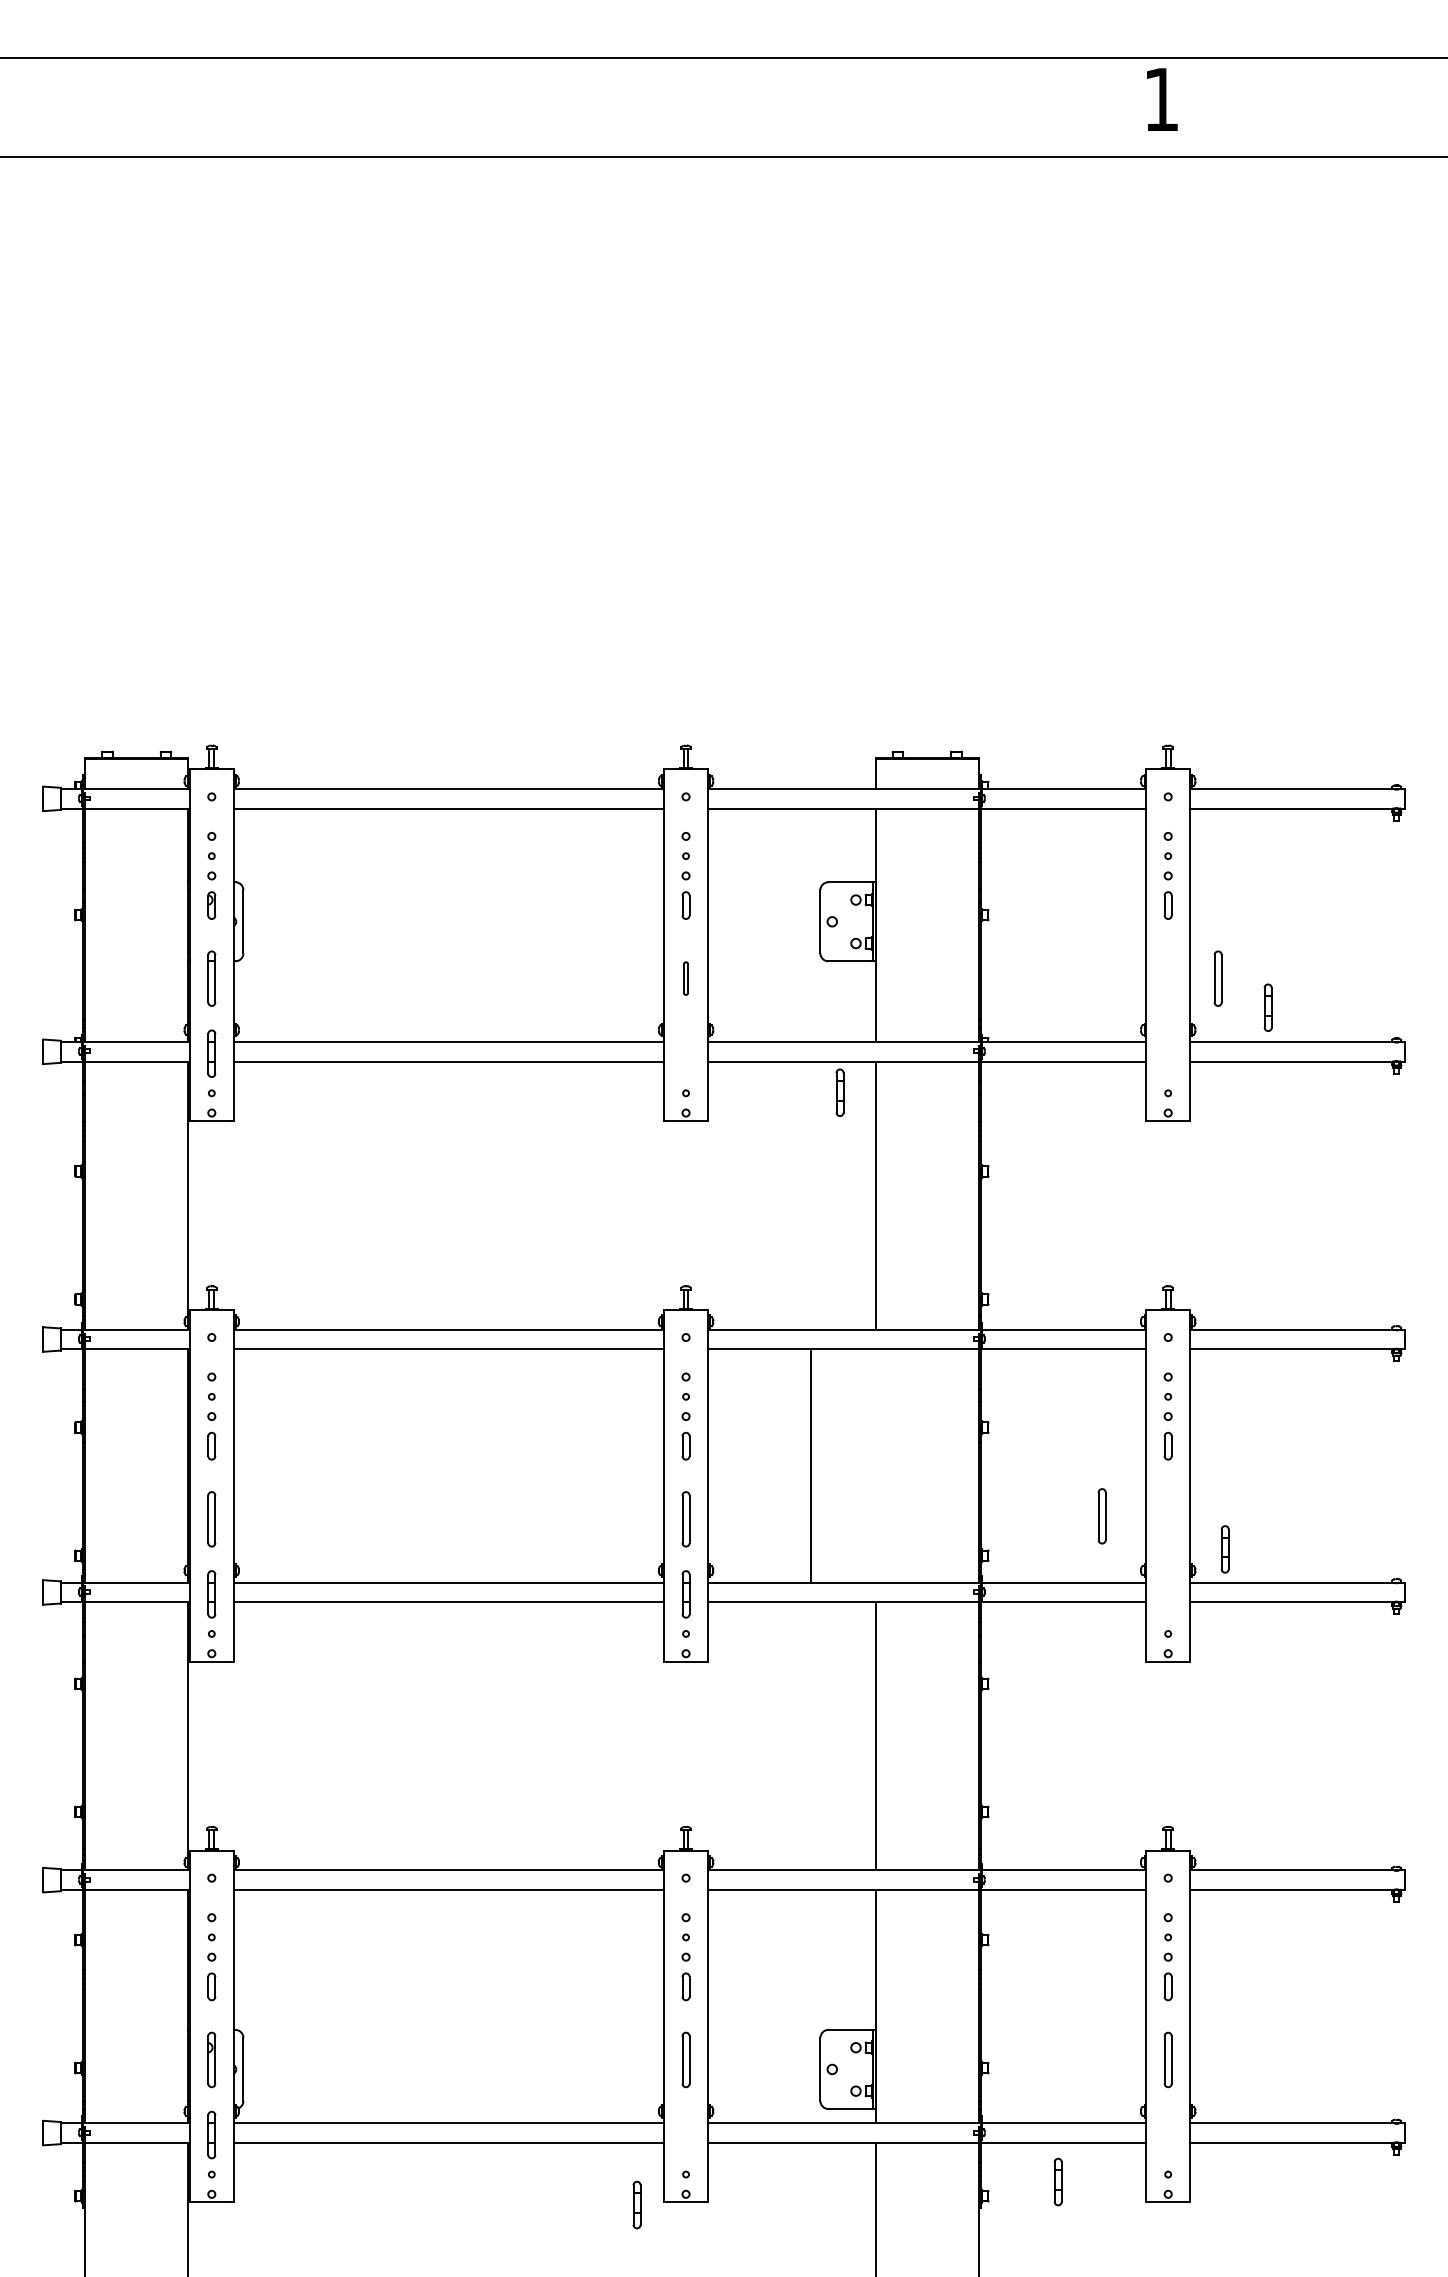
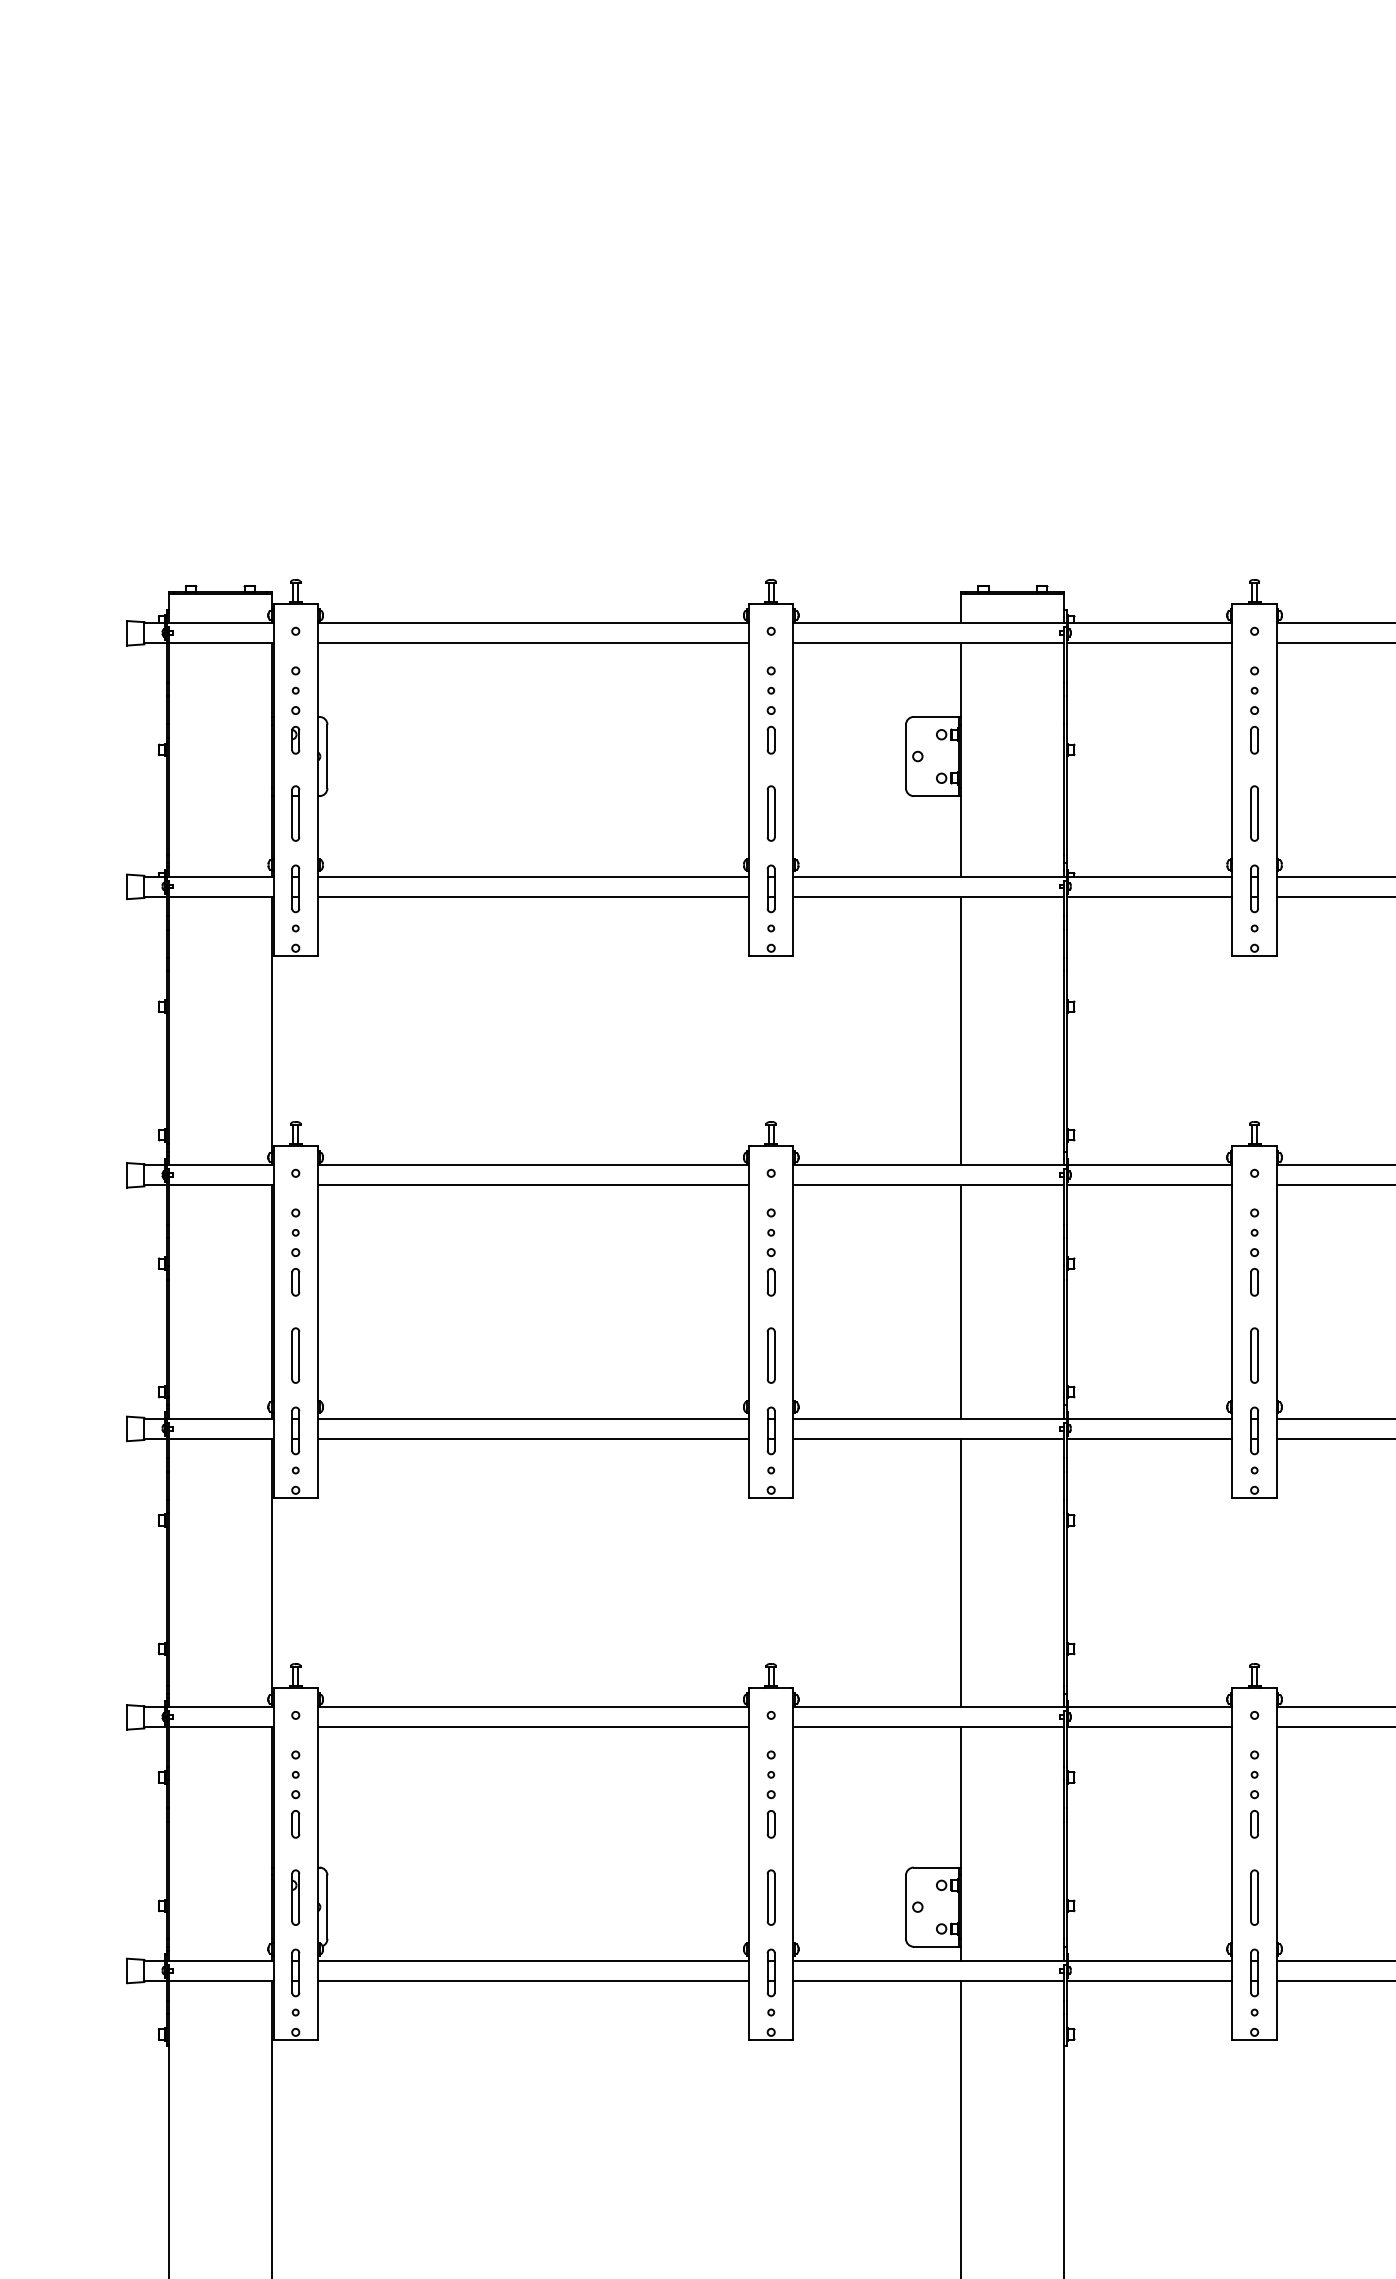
part: (685, 978) -> (770, 813), size x1.67
part: (1217, 978) -> (1253, 813), moved
part: (1267, 1007) -> (1253, 888), moved
part: (839, 1092) -> (770, 888), moved
line: (810, 1465) -> (961, 1301), moved
part: (1101, 1516) -> (1253, 1355), moved
part: (1224, 1549) -> (1253, 1430), moved
part: (1057, 2181) -> (1253, 1972), moved
part: (636, 2204) -> (770, 1972), moved

